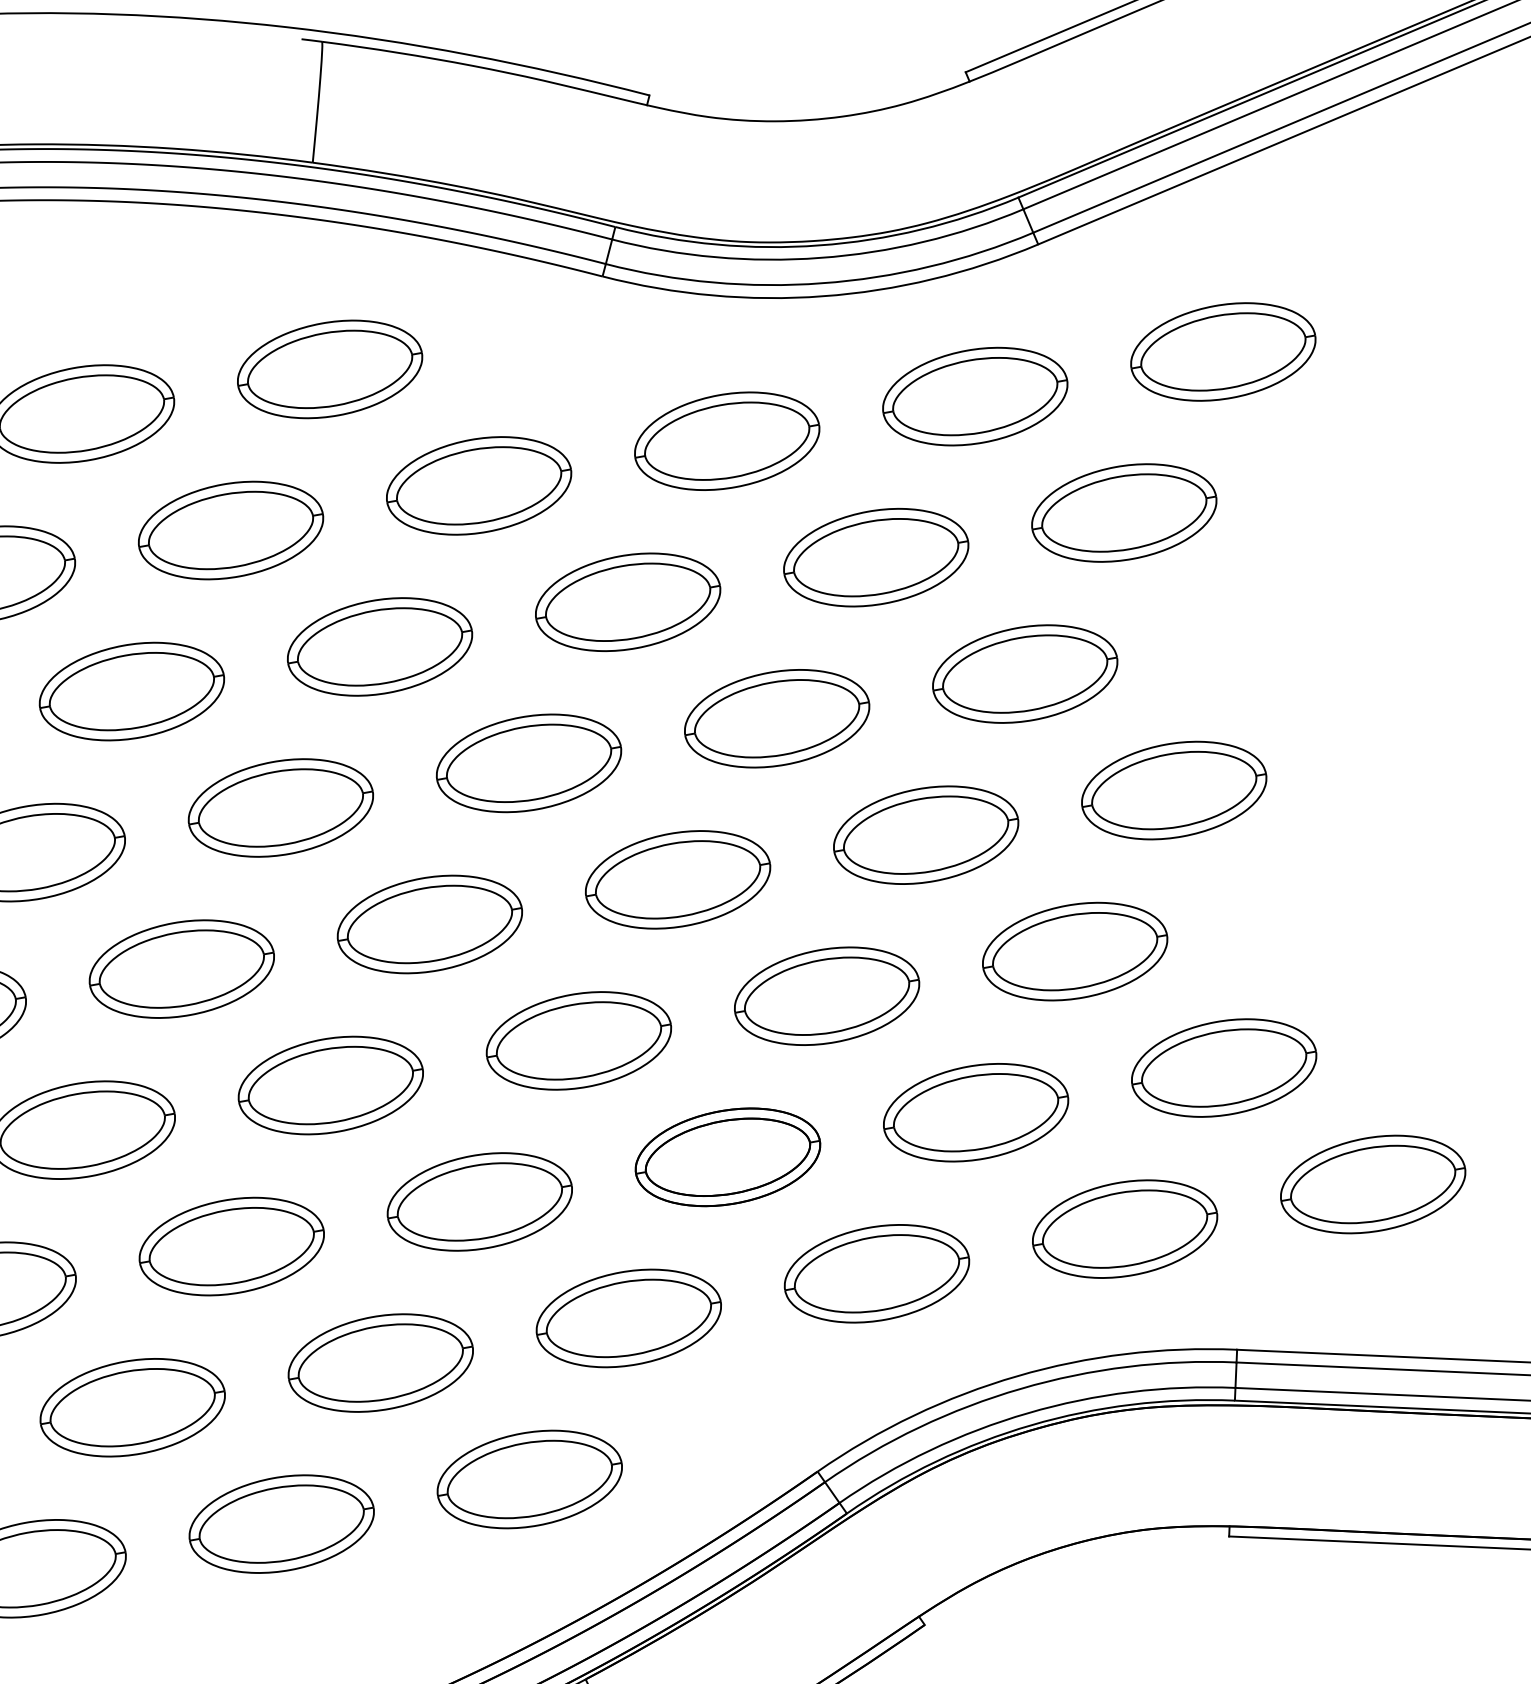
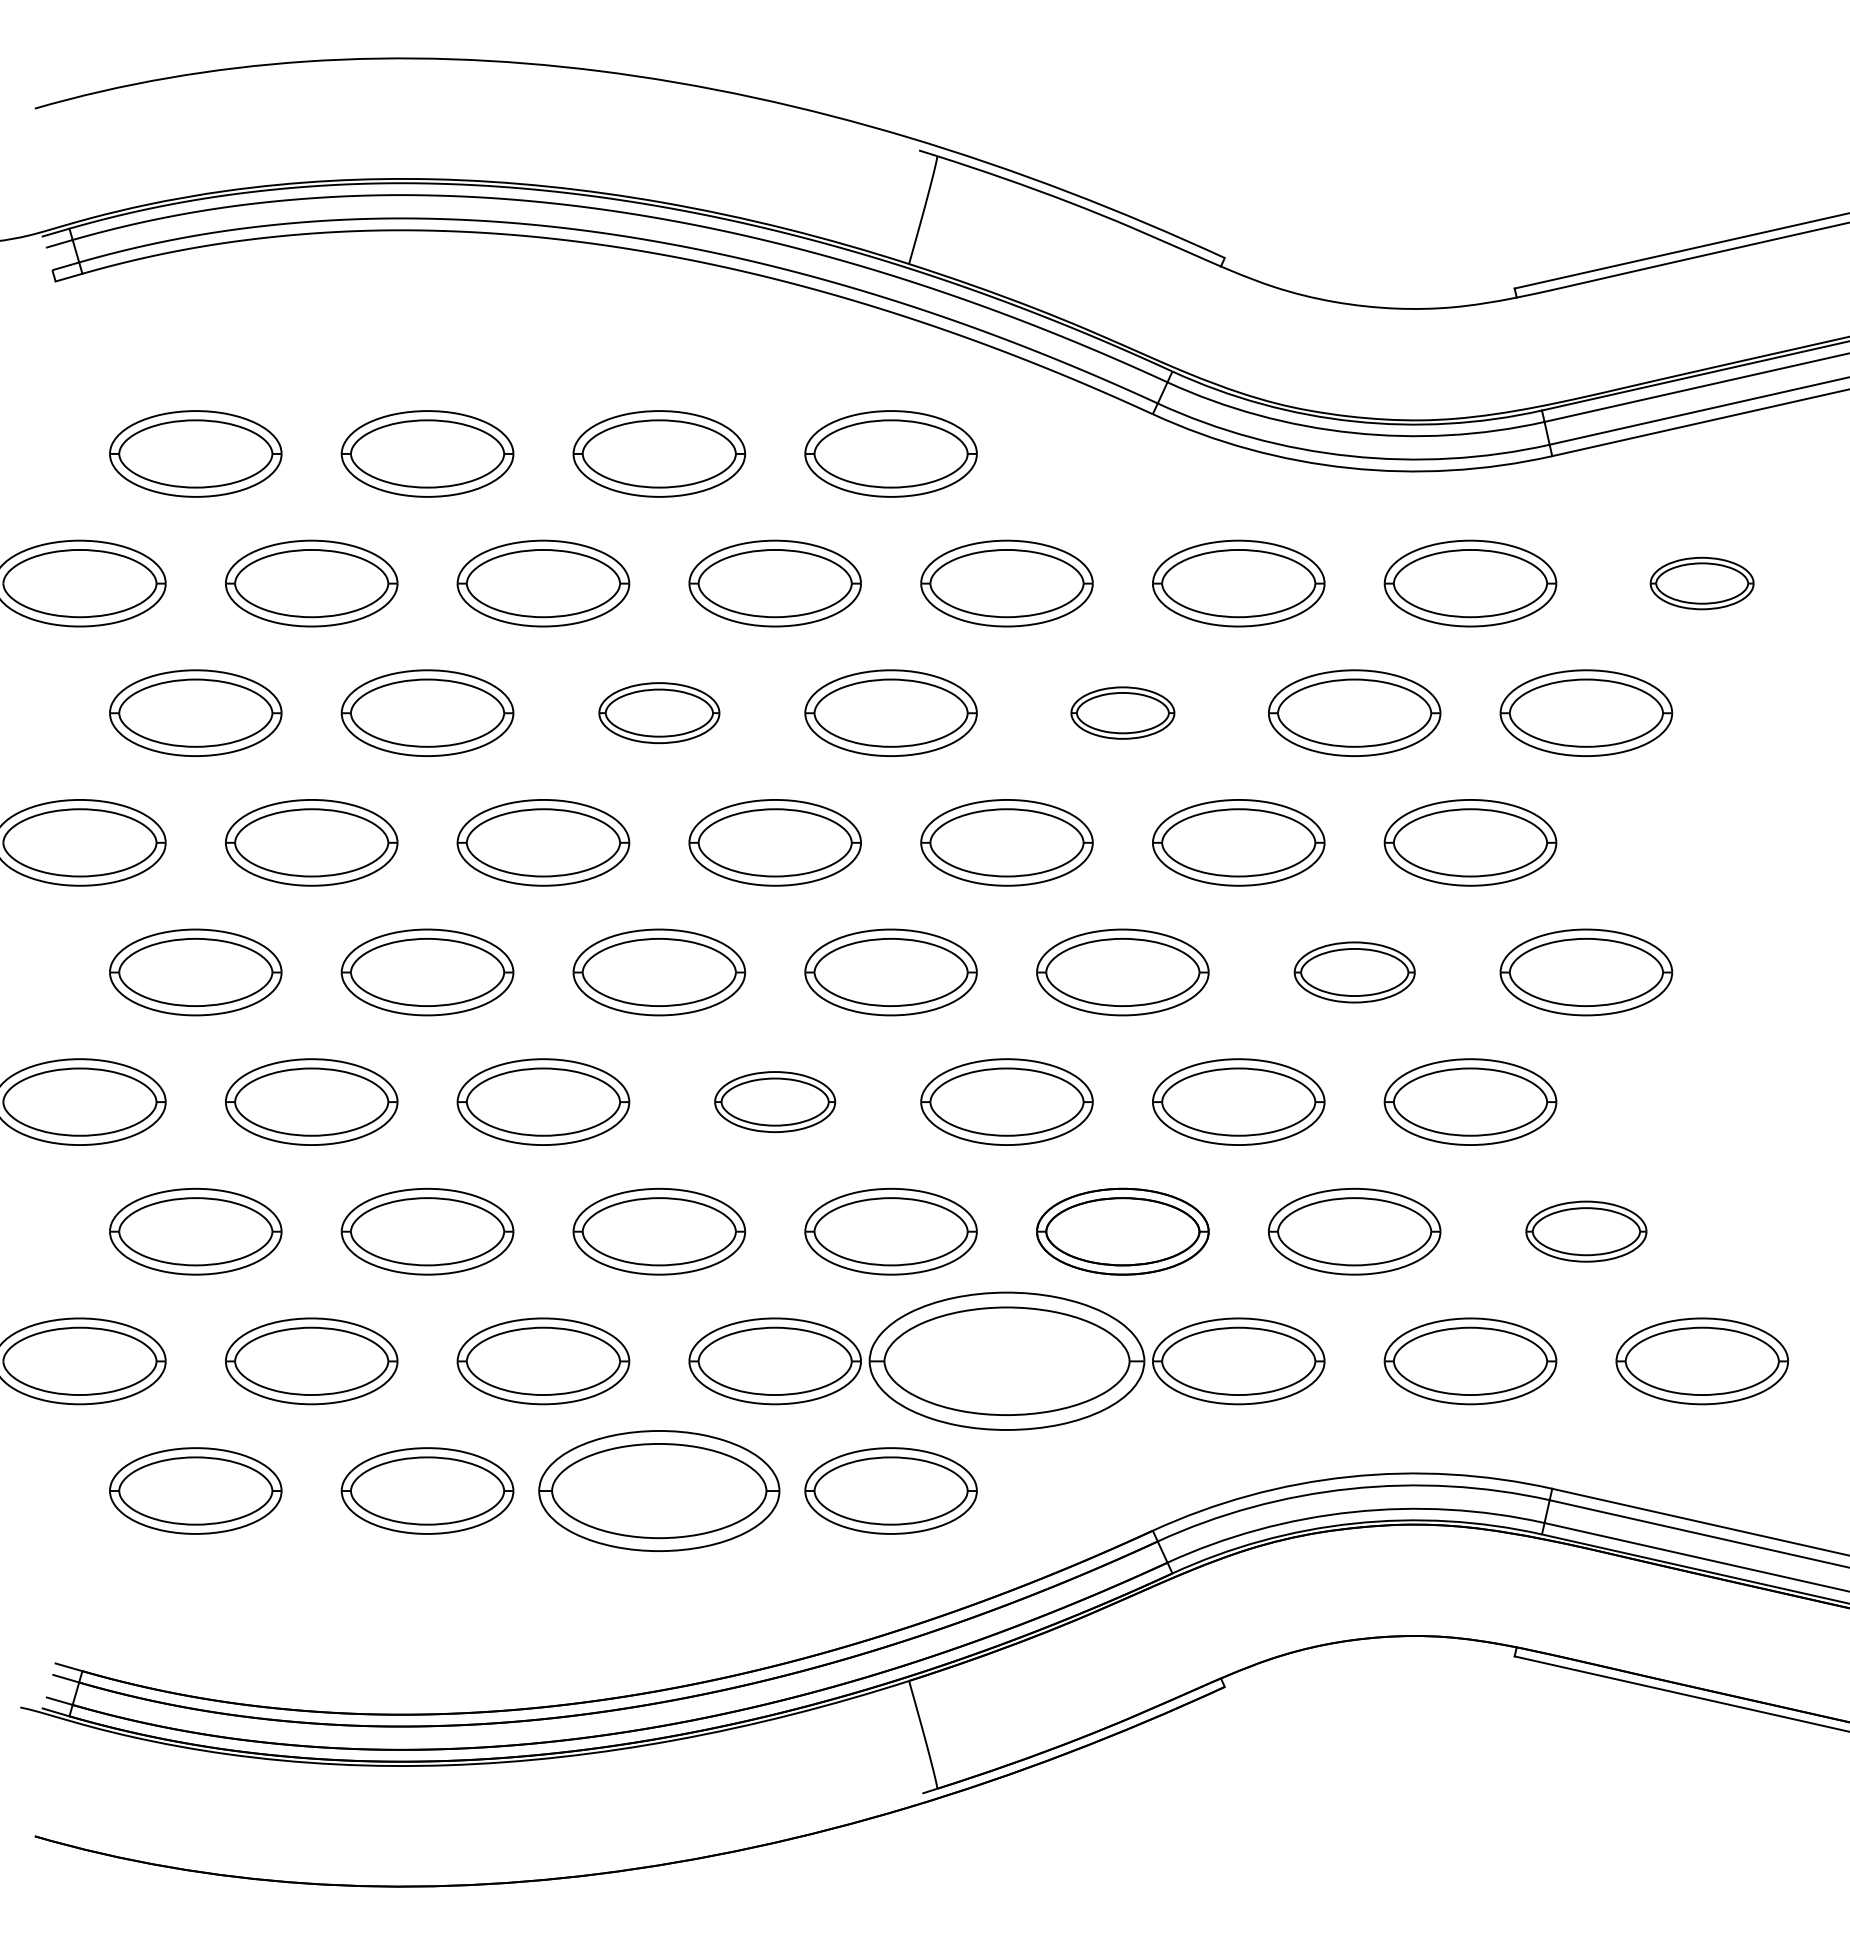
part: (1222, 352) -> (1701, 583), size x0.6
part: (627, 601) -> (1122, 712), size x0.6
part: (131, 690) -> (659, 712), size x0.7
part: (925, 835) -> (1354, 972), size x0.7
part: (1224, 1067) -> (1586, 1231), size x0.7
part: (329, 1085) -> (774, 1101), size x0.7
part: (628, 1318) -> (1006, 1361), size x1.6
part: (281, 1523) -> (659, 1490), size x1.4

